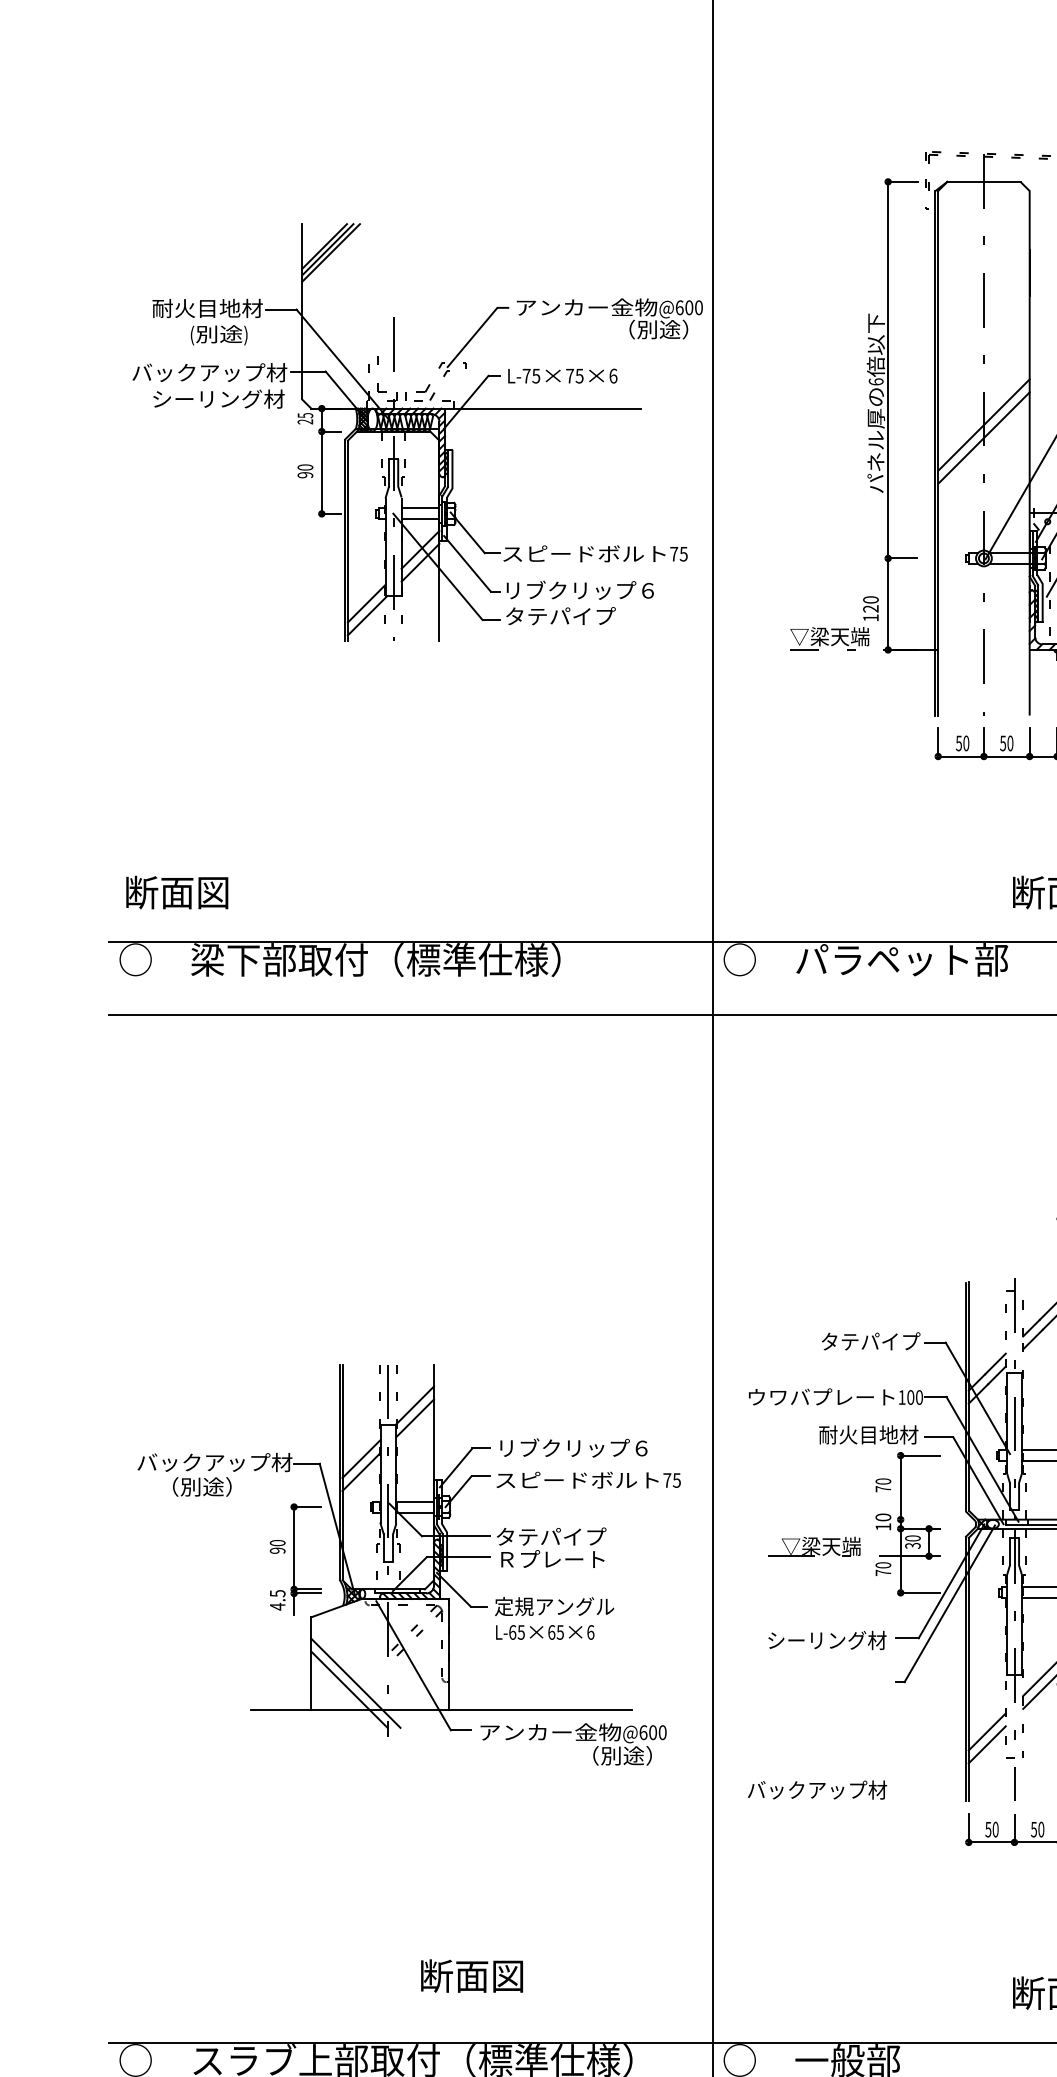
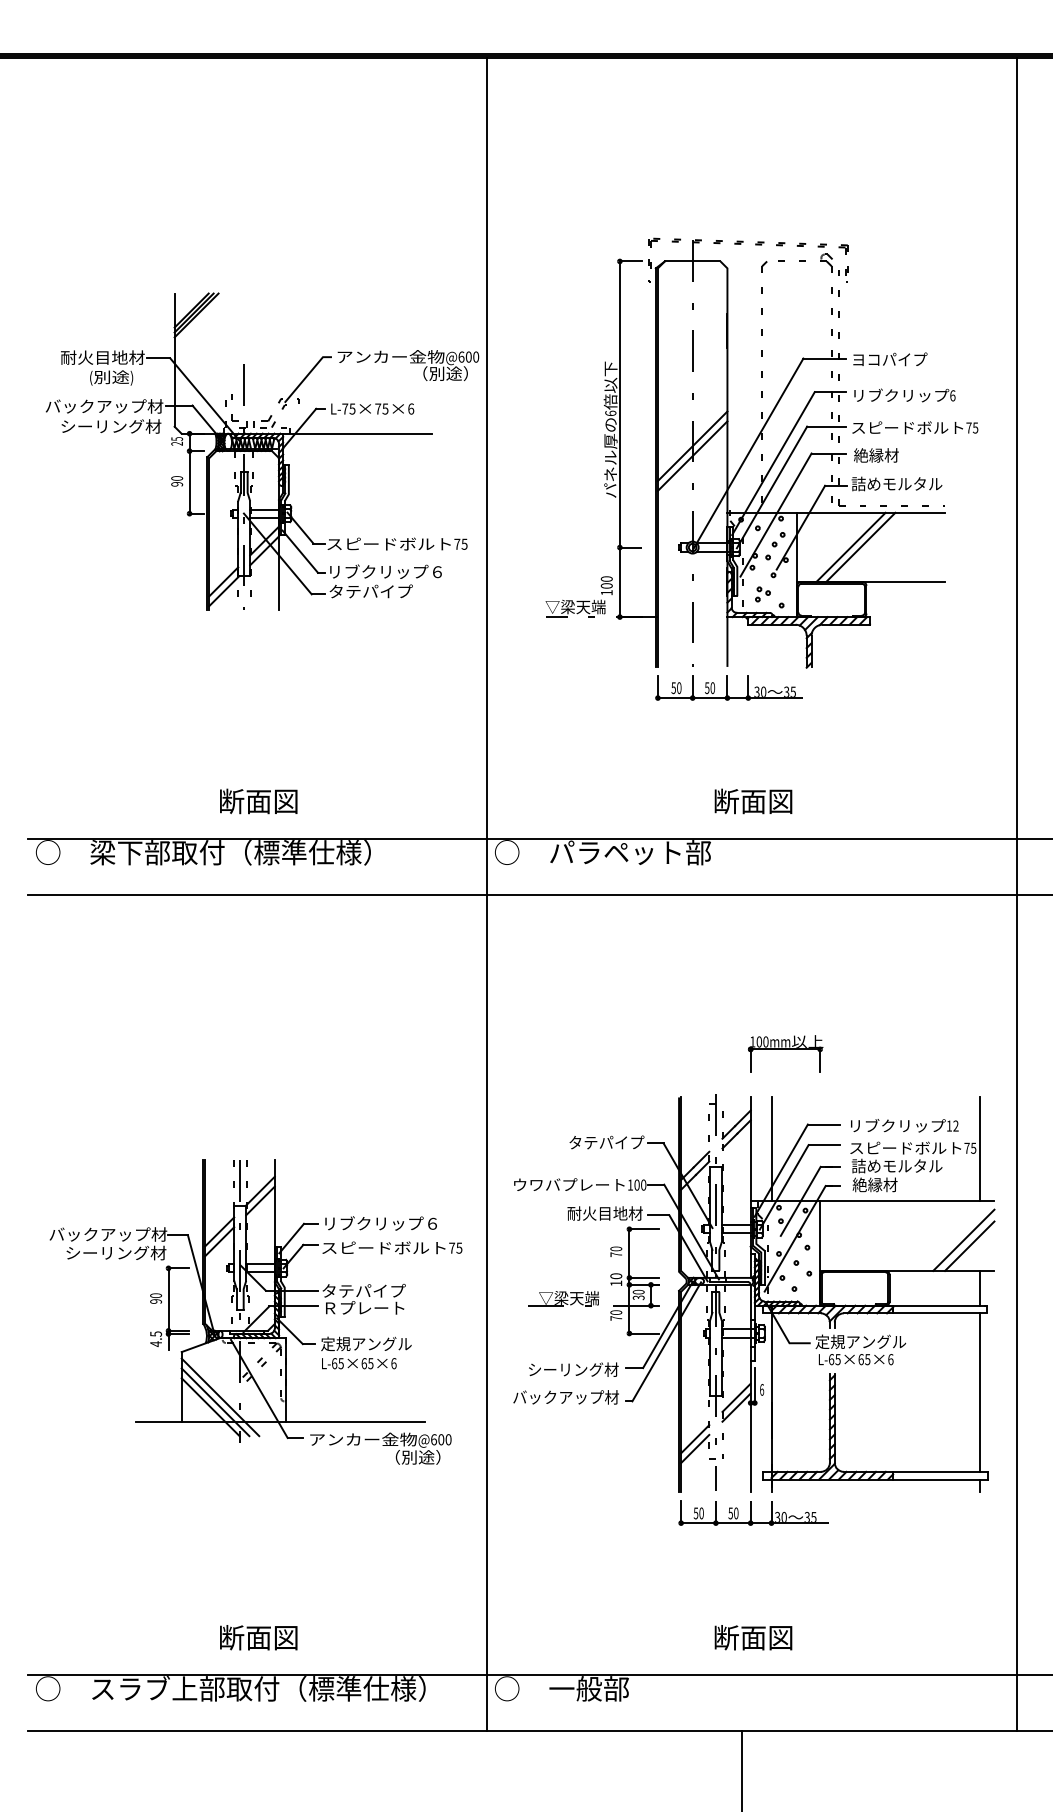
text: (870, 608) -> (606, 585), 120 -> 100
text: (176, 892) -> (258, 801), moved
text: (225, 1486) -> (116, 1252), （別途） -> シーリング材
line: (920, 1519) -> (644, 1277), added
line: (362, 1677) -> (220, 1397), added
text: (816, 1790) -> (565, 1397), moved
text: (471, 1975) -> (258, 1637), moved

